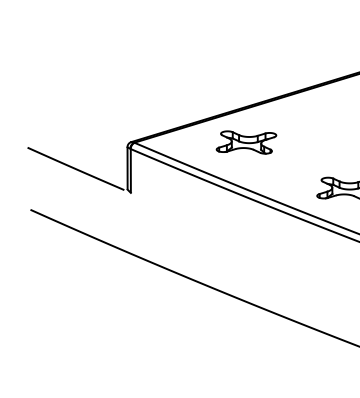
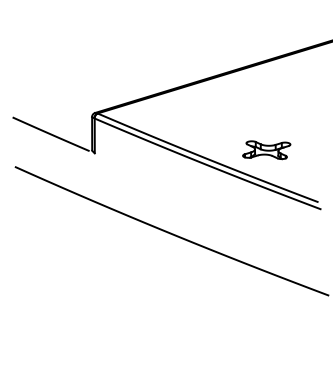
part: (246, 142) -> (186, 113), removed

